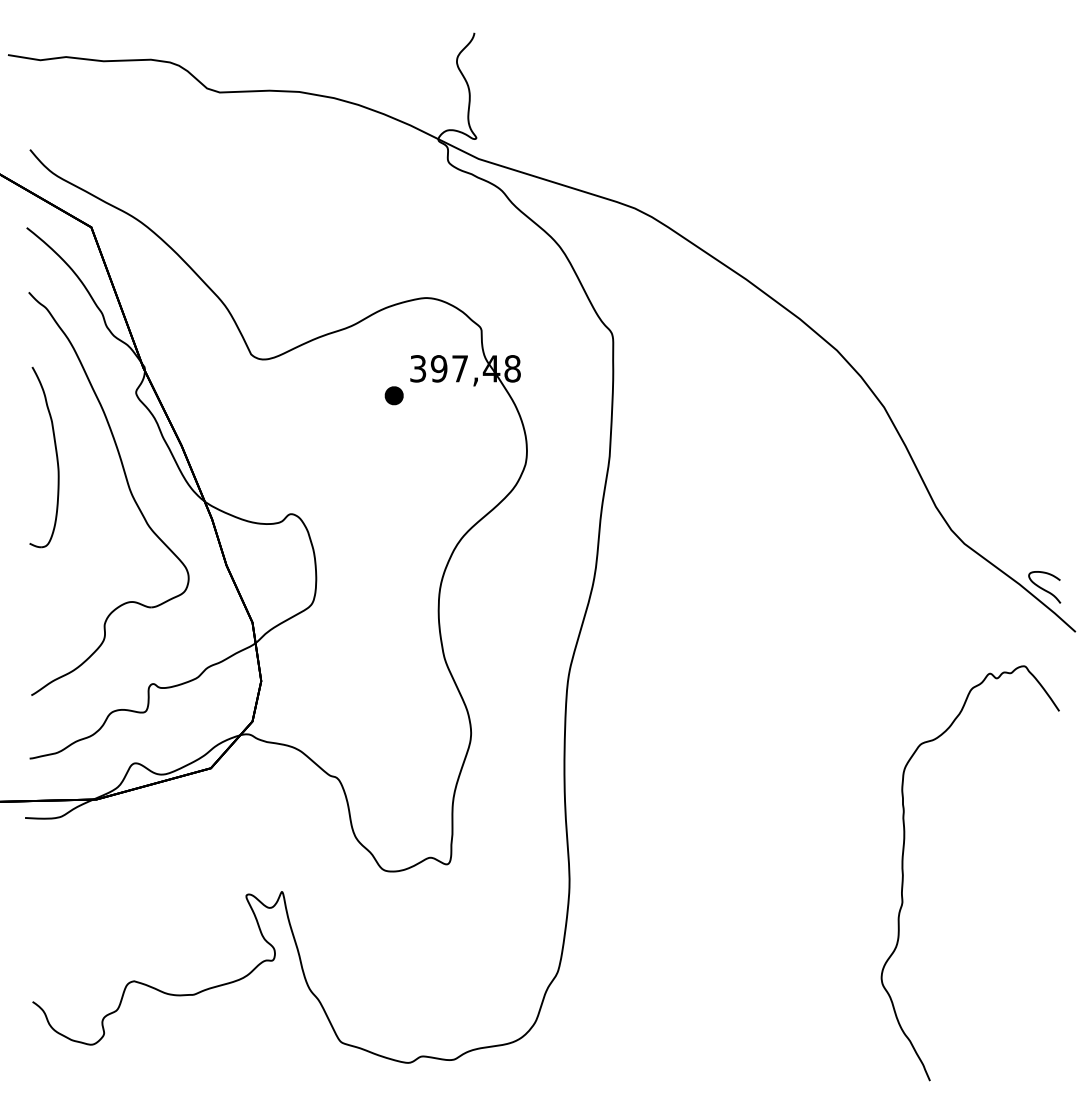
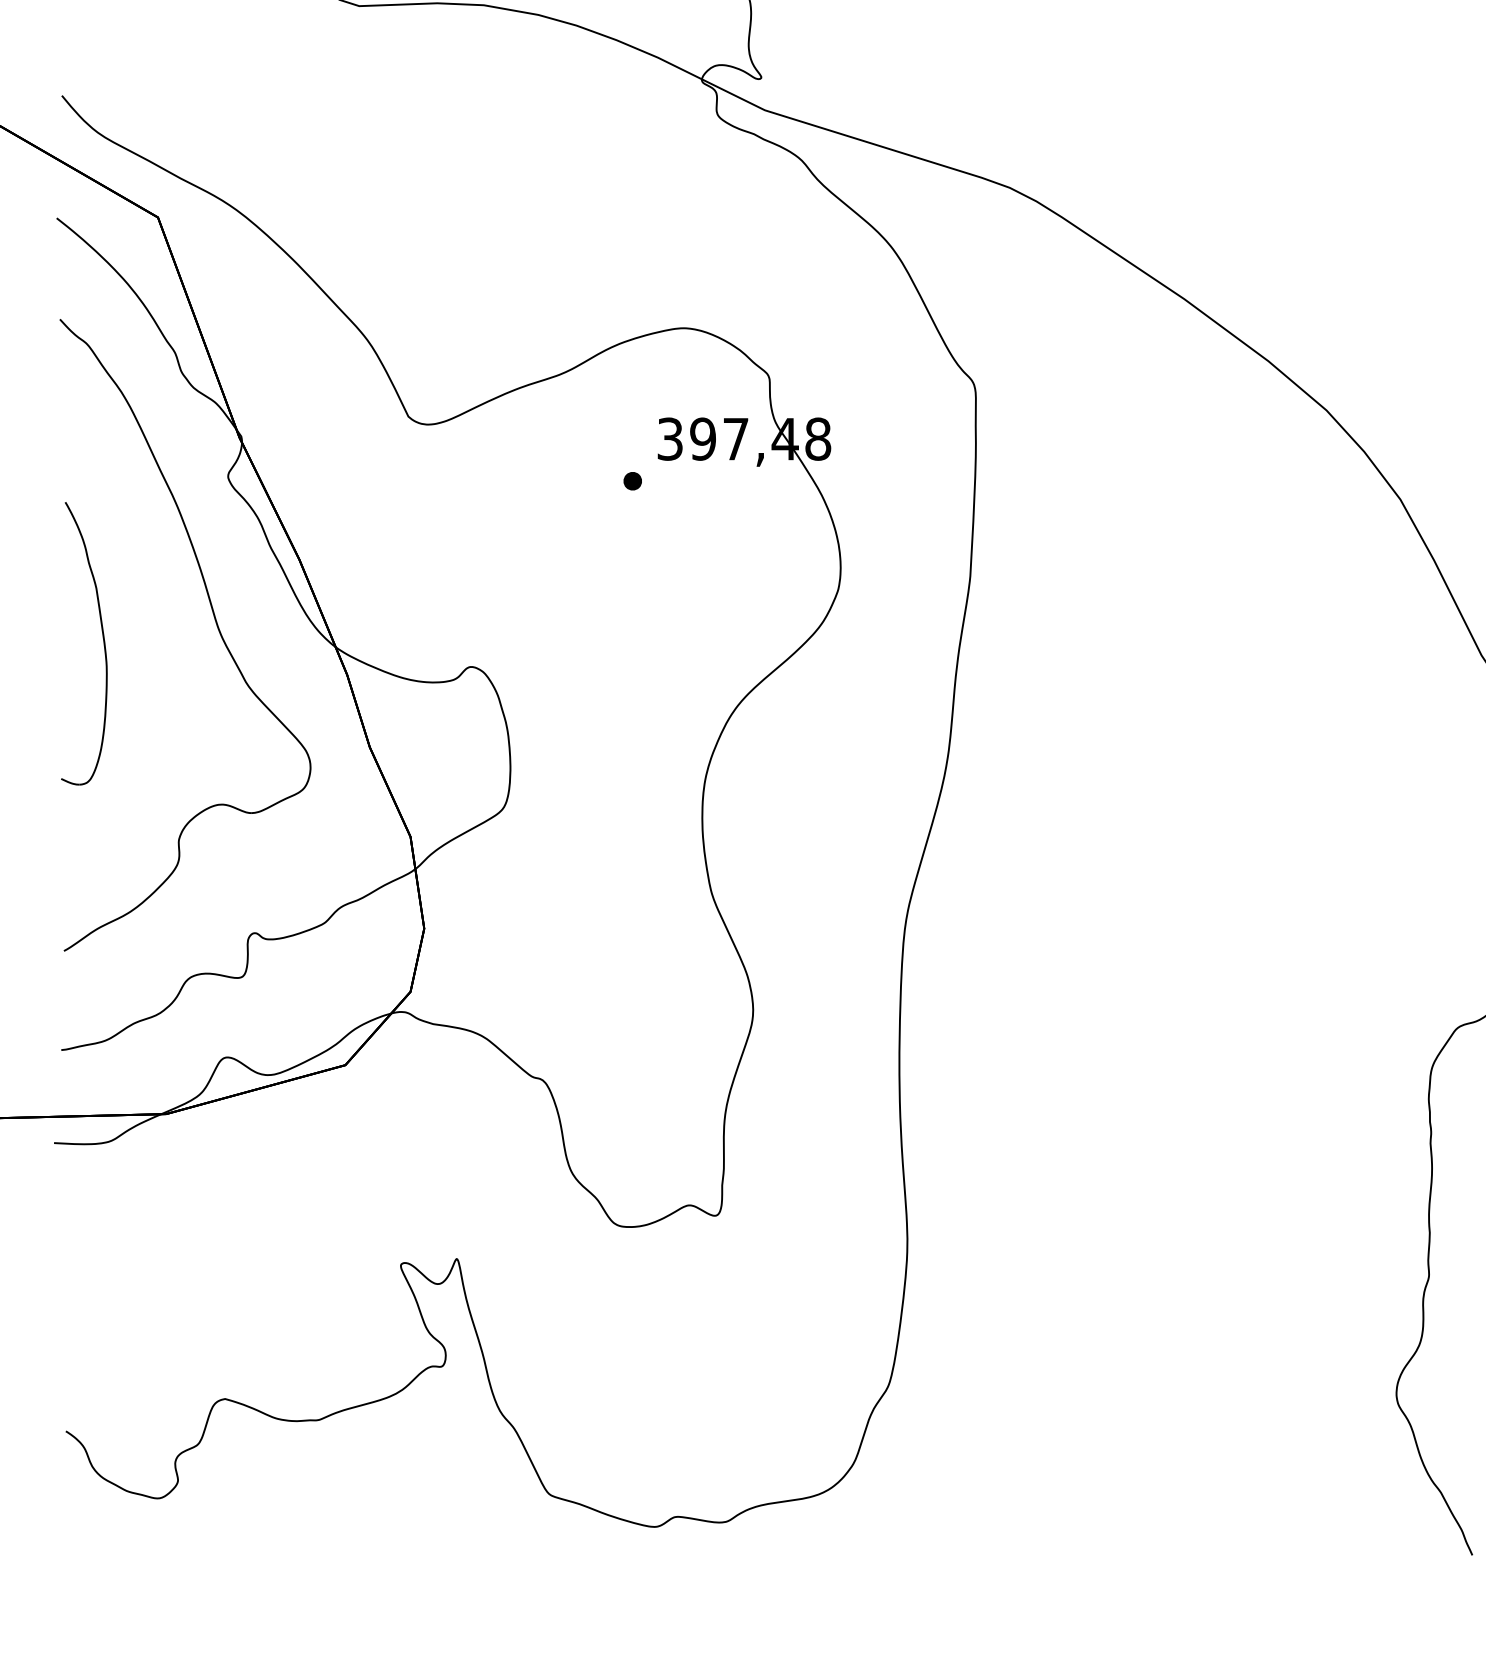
part: (394, 395) -> (633, 480), size x0.62
part: (55, 453) -> (101, 637), moved

